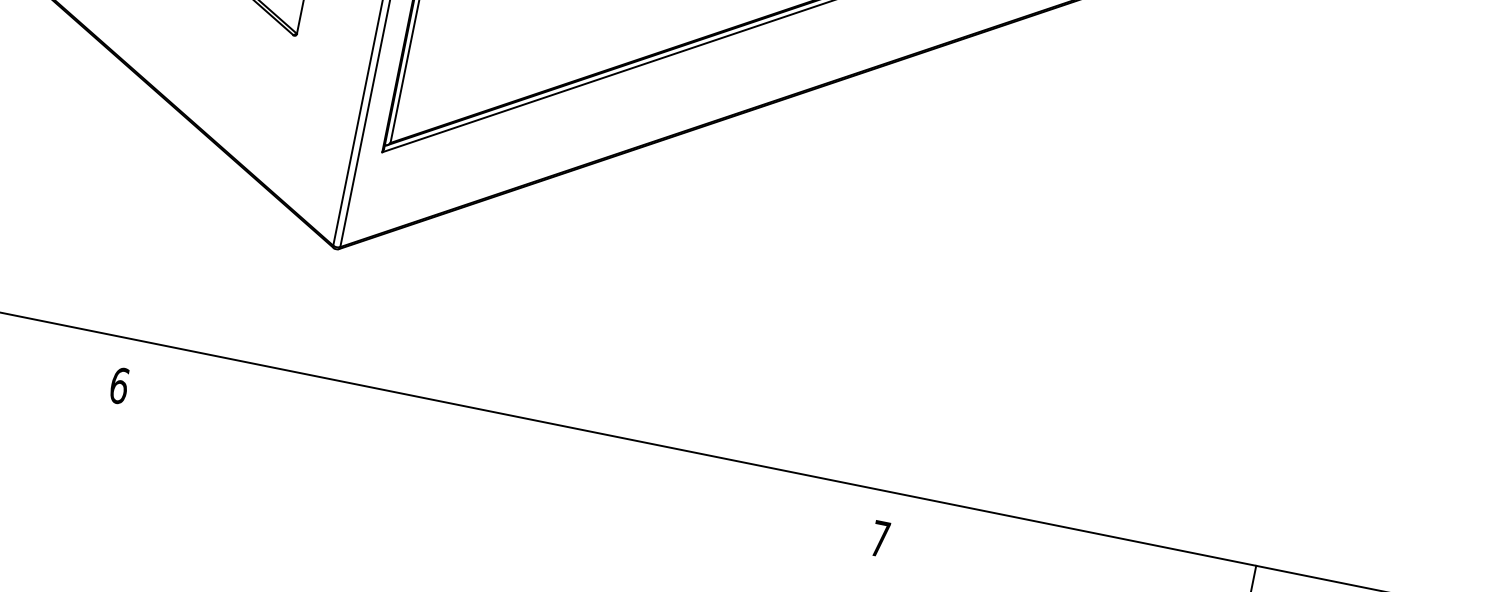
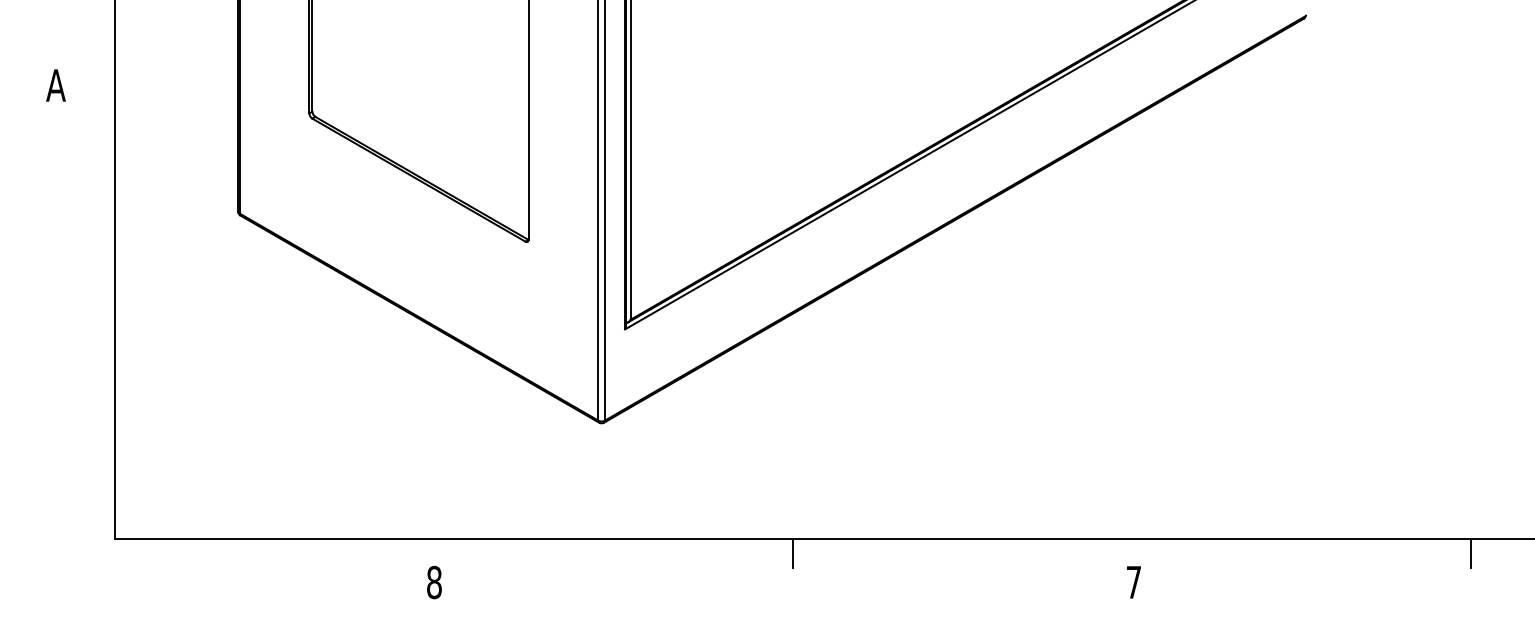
text: (119, 385) -> (434, 582), 6 -> 8
line: (515, 432) -> (792, 553), added

